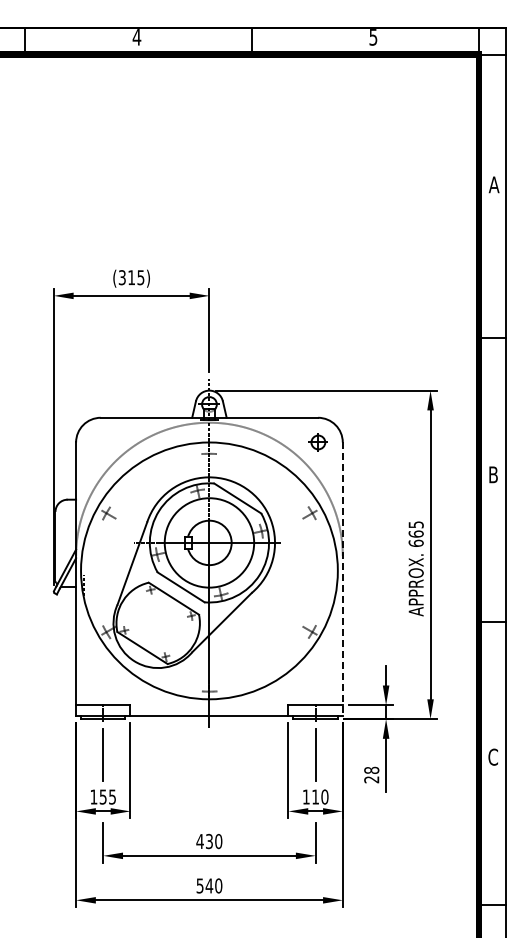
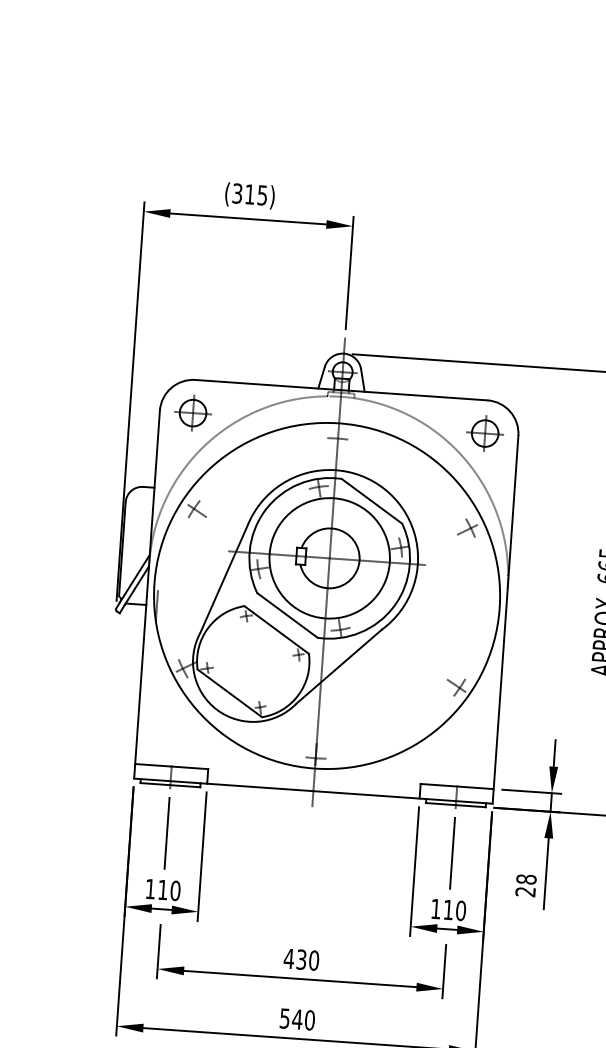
part: (100, 442) -> (192, 413), added
part: (318, 442) -> (485, 433), size x1.43
line: (342, 579) -> (505, 620), dashed -> solid
text: (107, 796) -> (168, 889), 155 -> 110

